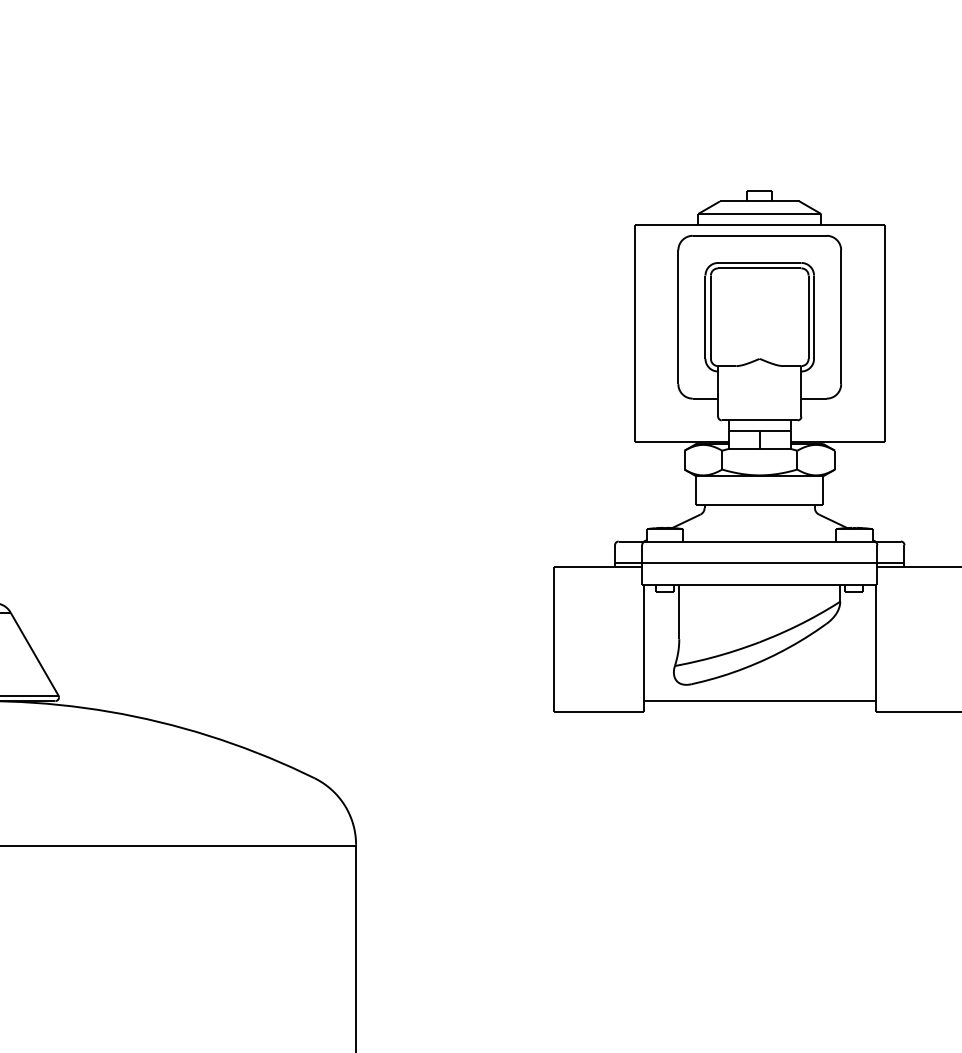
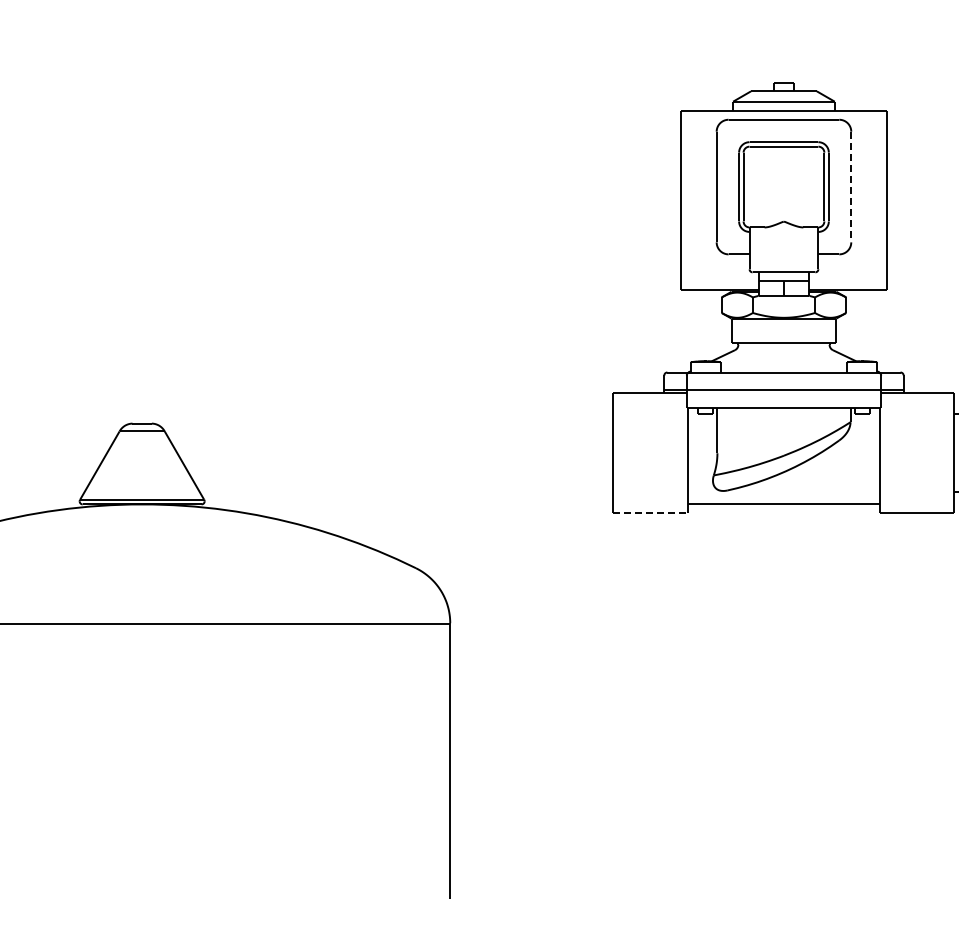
line: (841, 317) -> (851, 187), solid -> dashed
line: (599, 712) -> (651, 513), solid -> dashed

